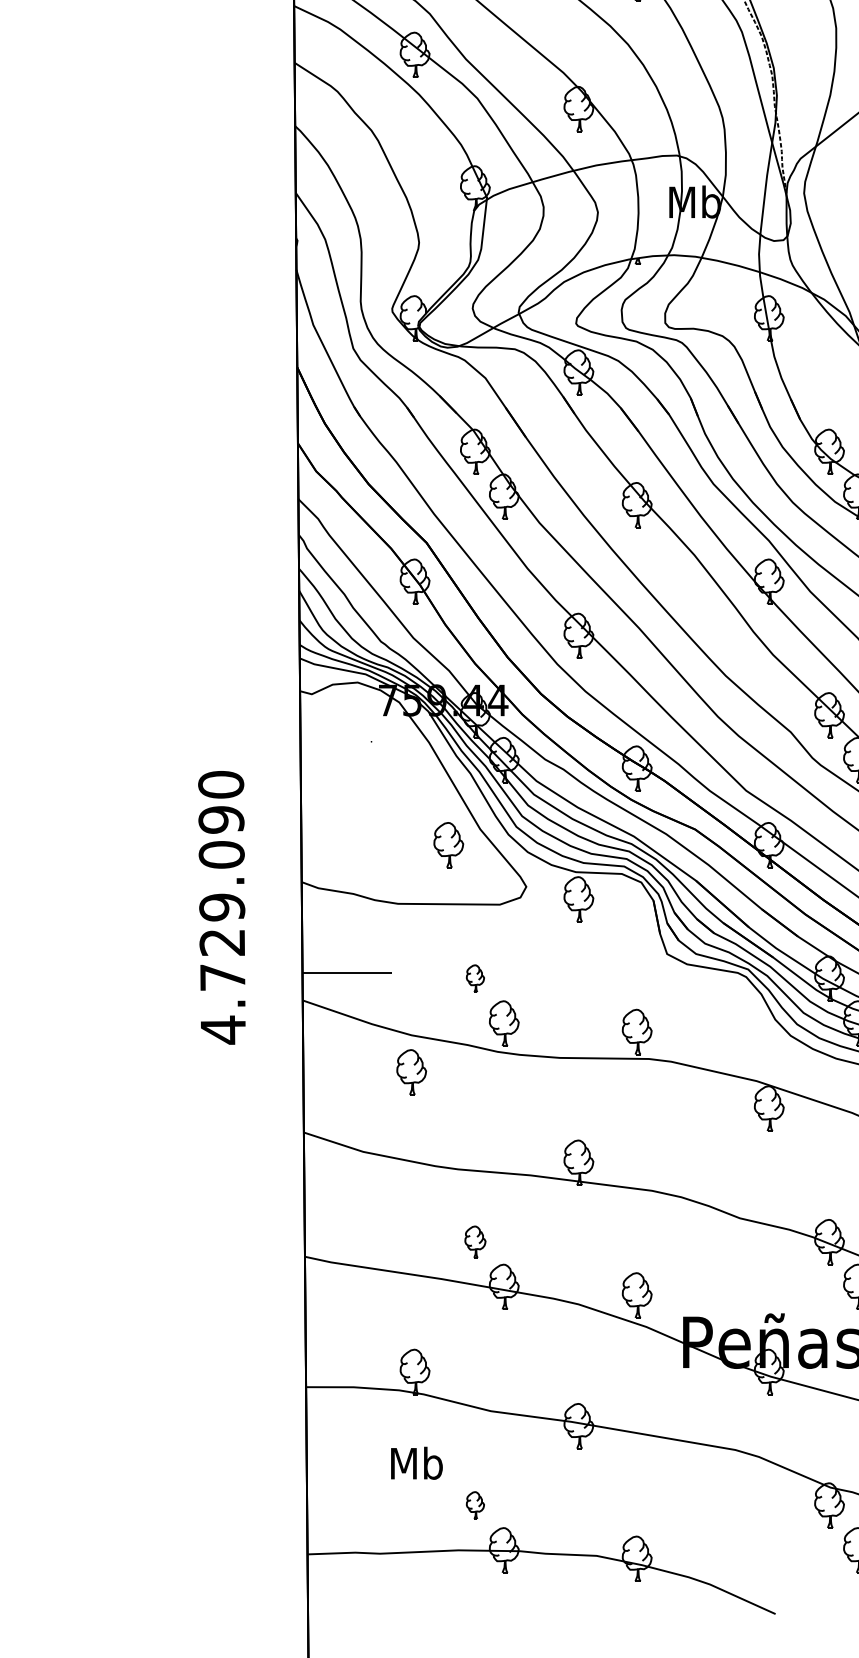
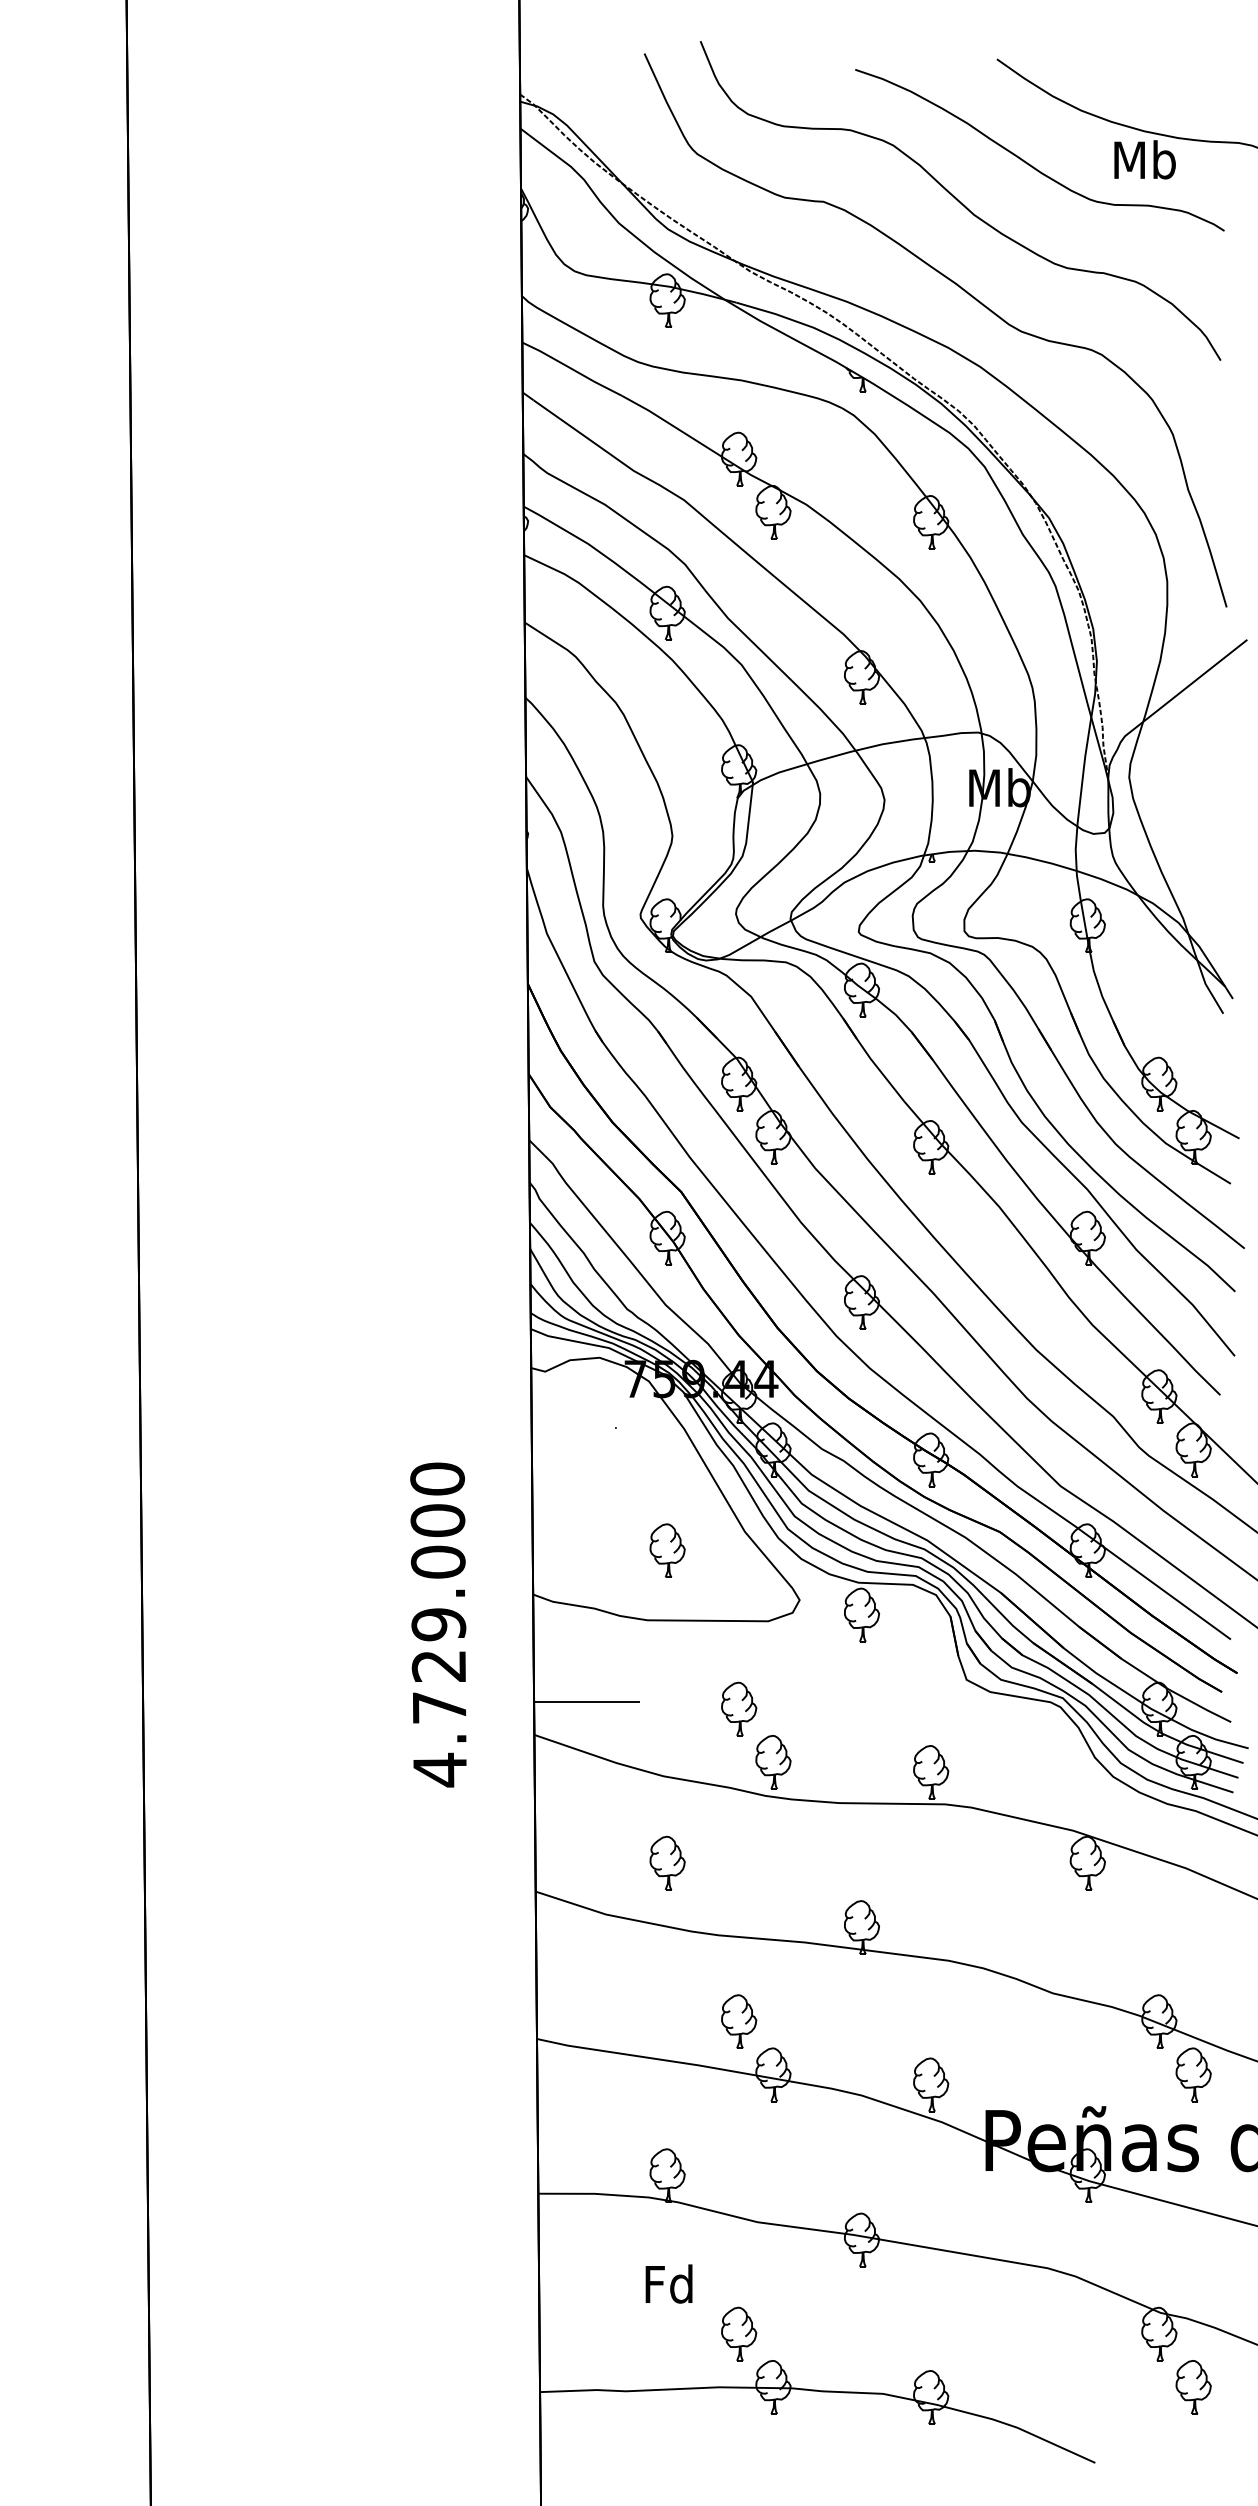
text: (221, 819) -> (437, 1520), 4.729.090 -> 4.729.000
part: (448, 845) -> (667, 1550), moved
part: (475, 978) -> (739, 1708), size x1.67
part: (411, 1071) -> (667, 1862), moved
part: (475, 1242) -> (739, 2021), size x1.43
text: (416, 1462) -> (669, 2283), Mb -> Fd
part: (475, 1504) -> (739, 2333), size x1.67

